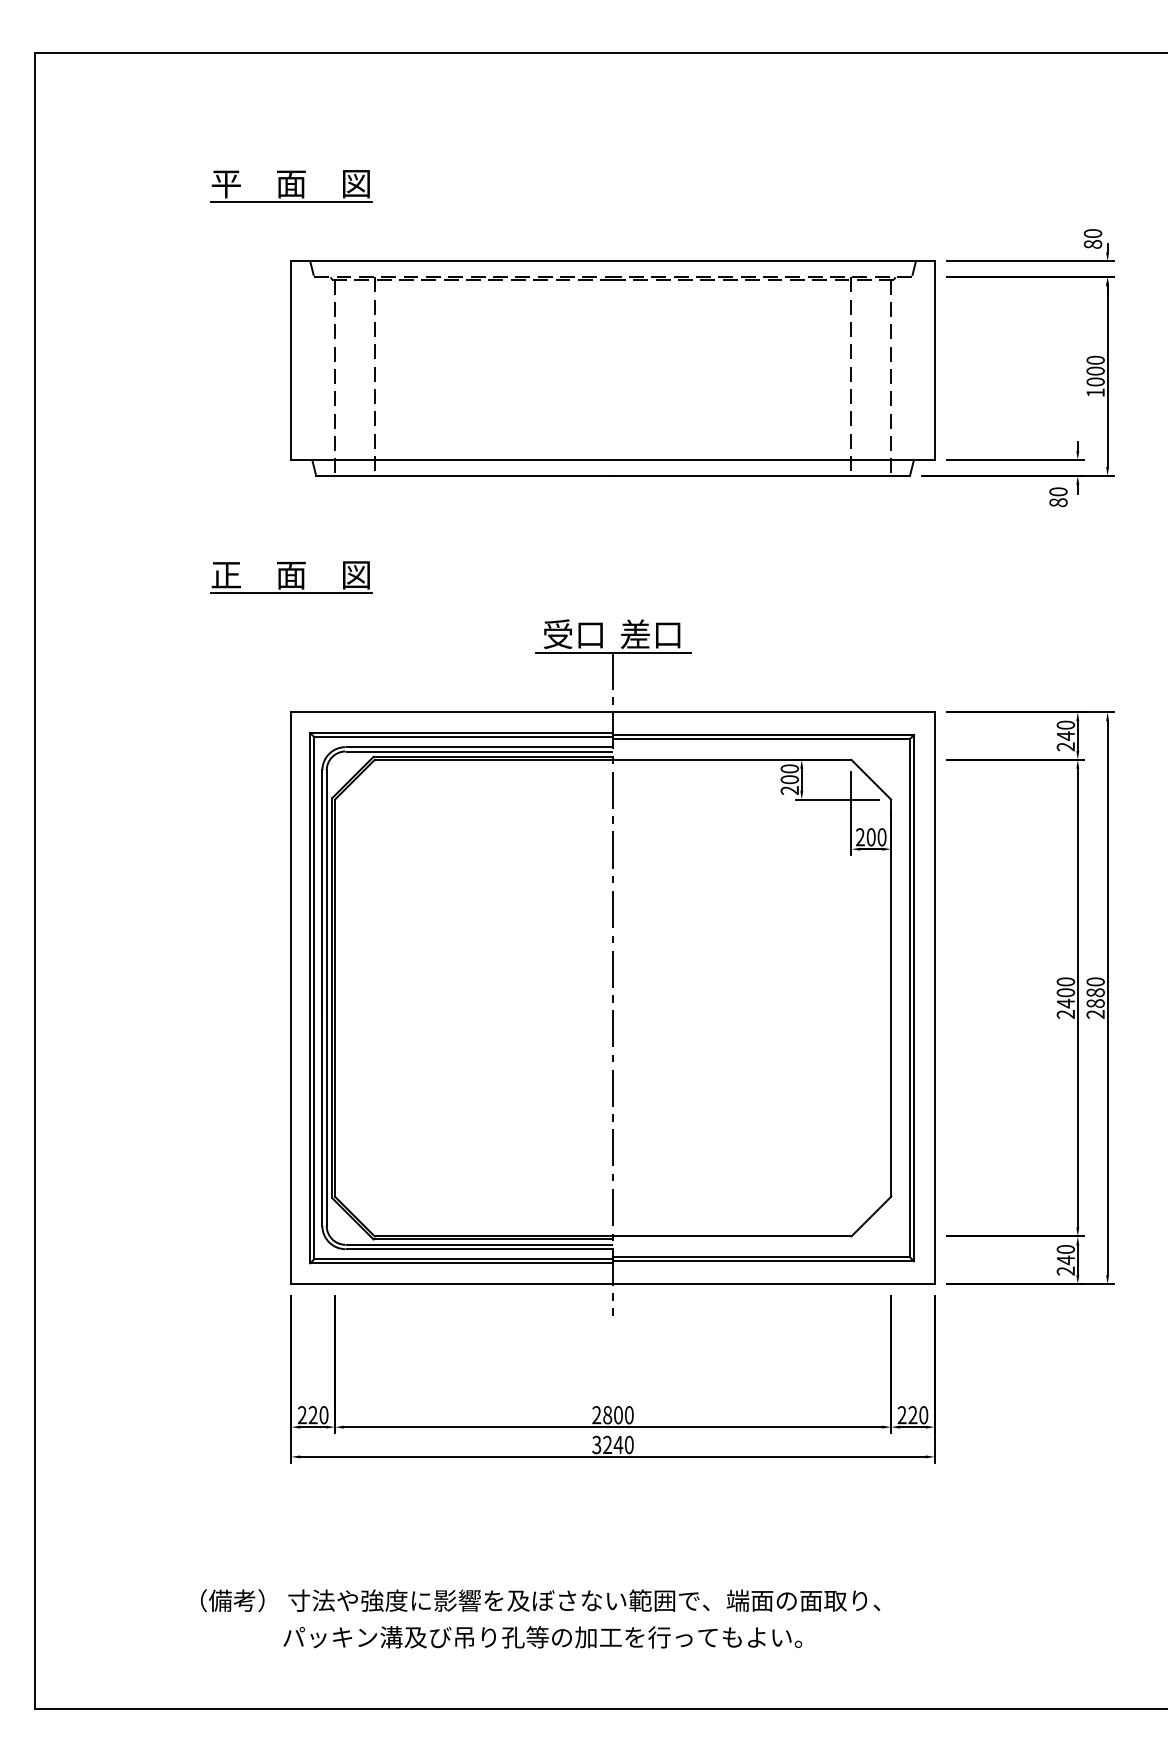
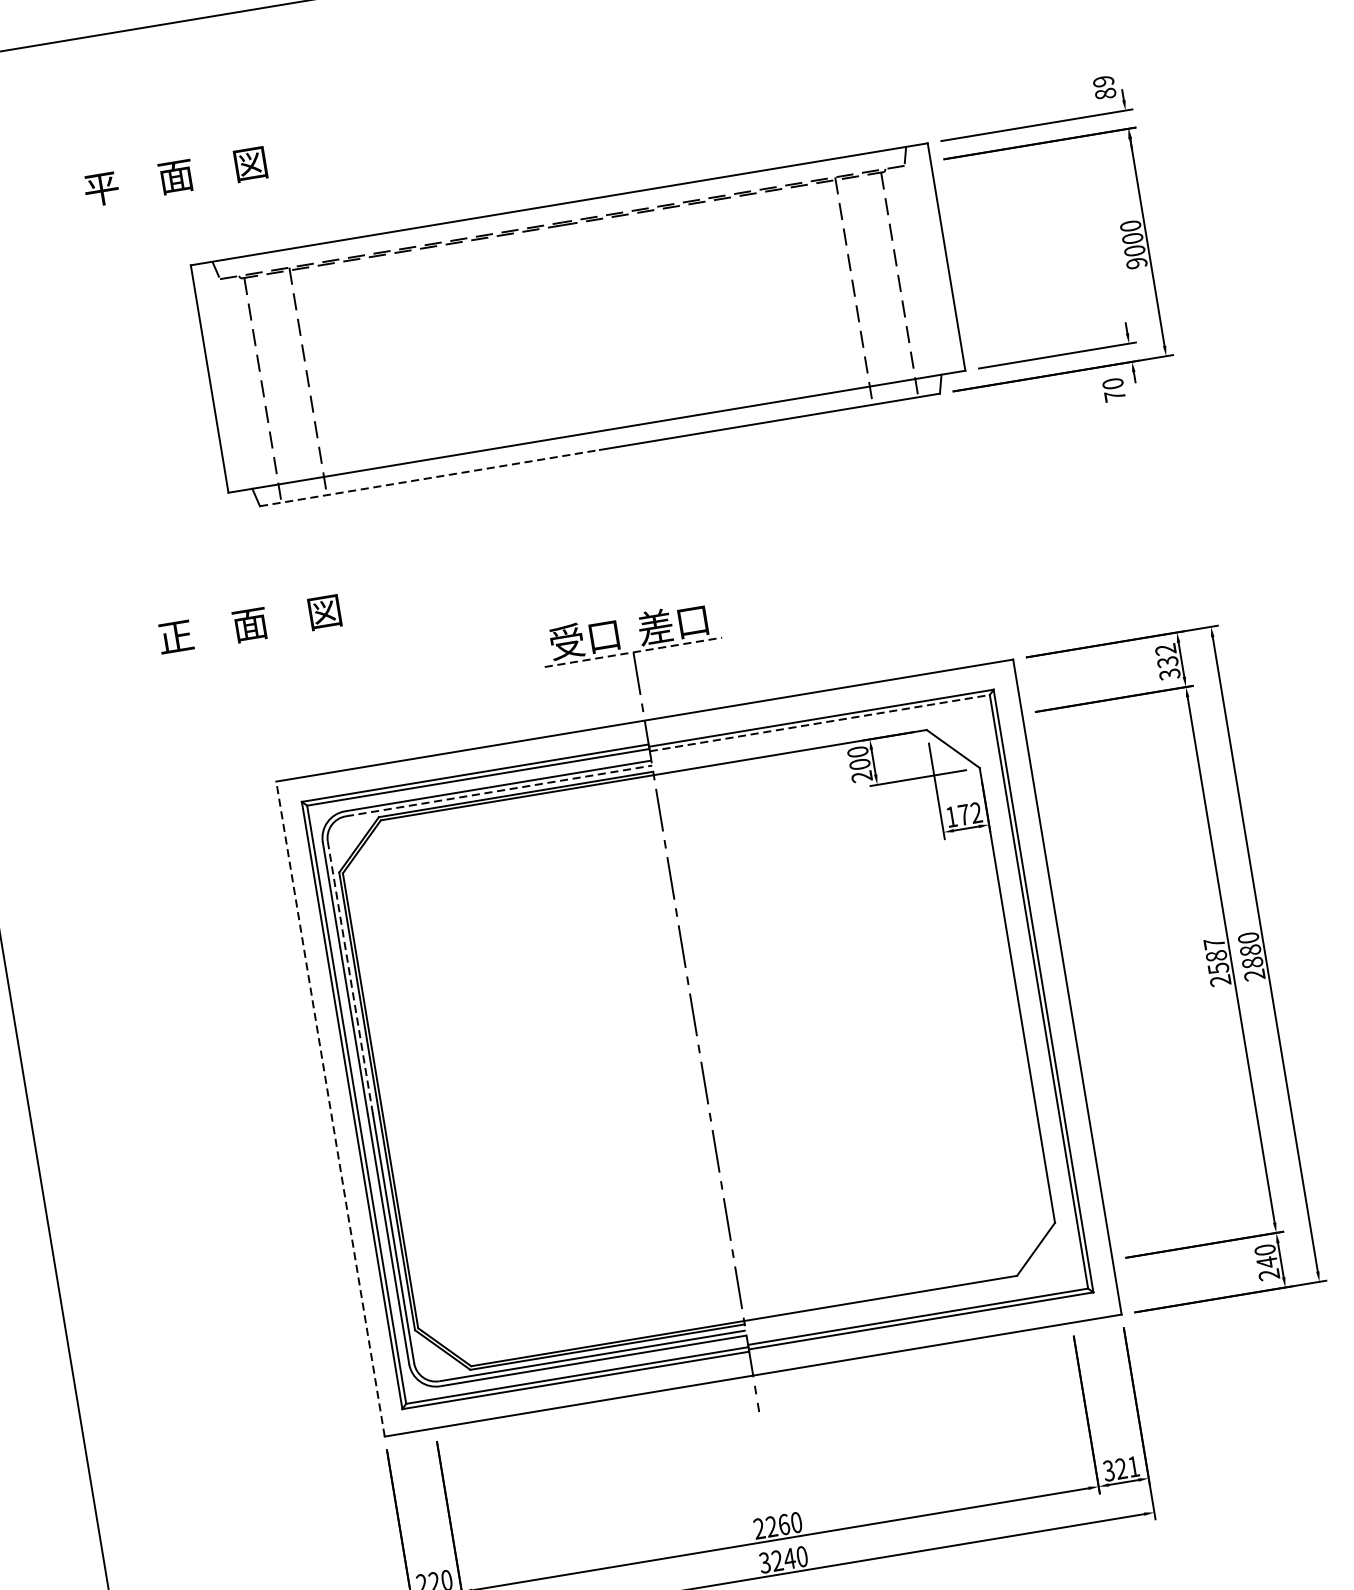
line: (290, 201) -> (178, 196), removed
text: (1093, 233) -> (1104, 81), 80 -> 89
text: (1095, 392) -> (1136, 263), 1000 -> 9000
line: (465, 475) -> (430, 477), solid -> dashed
text: (1058, 502) -> (1115, 396), 80 -> 70
line: (290, 593) -> (252, 645), removed
line: (613, 652) -> (633, 652), solid -> dashed
text: (1065, 735) -> (1167, 661), 240 -> 332
line: (762, 739) -> (821, 723), solid -> dashed
line: (479, 751) -> (499, 790), solid -> dashed
text: (871, 837) -> (964, 815), 200 -> 172
line: (326, 889) -> (350, 977), solid -> dashed
text: (1065, 992) -> (1215, 955), 2400 -> 2587
line: (291, 998) -> (330, 1109), solid -> dashed
text: (612, 1415) -> (777, 1526), 2800 -> 2260
text: (912, 1415) -> (1120, 1469), 220 -> 321

